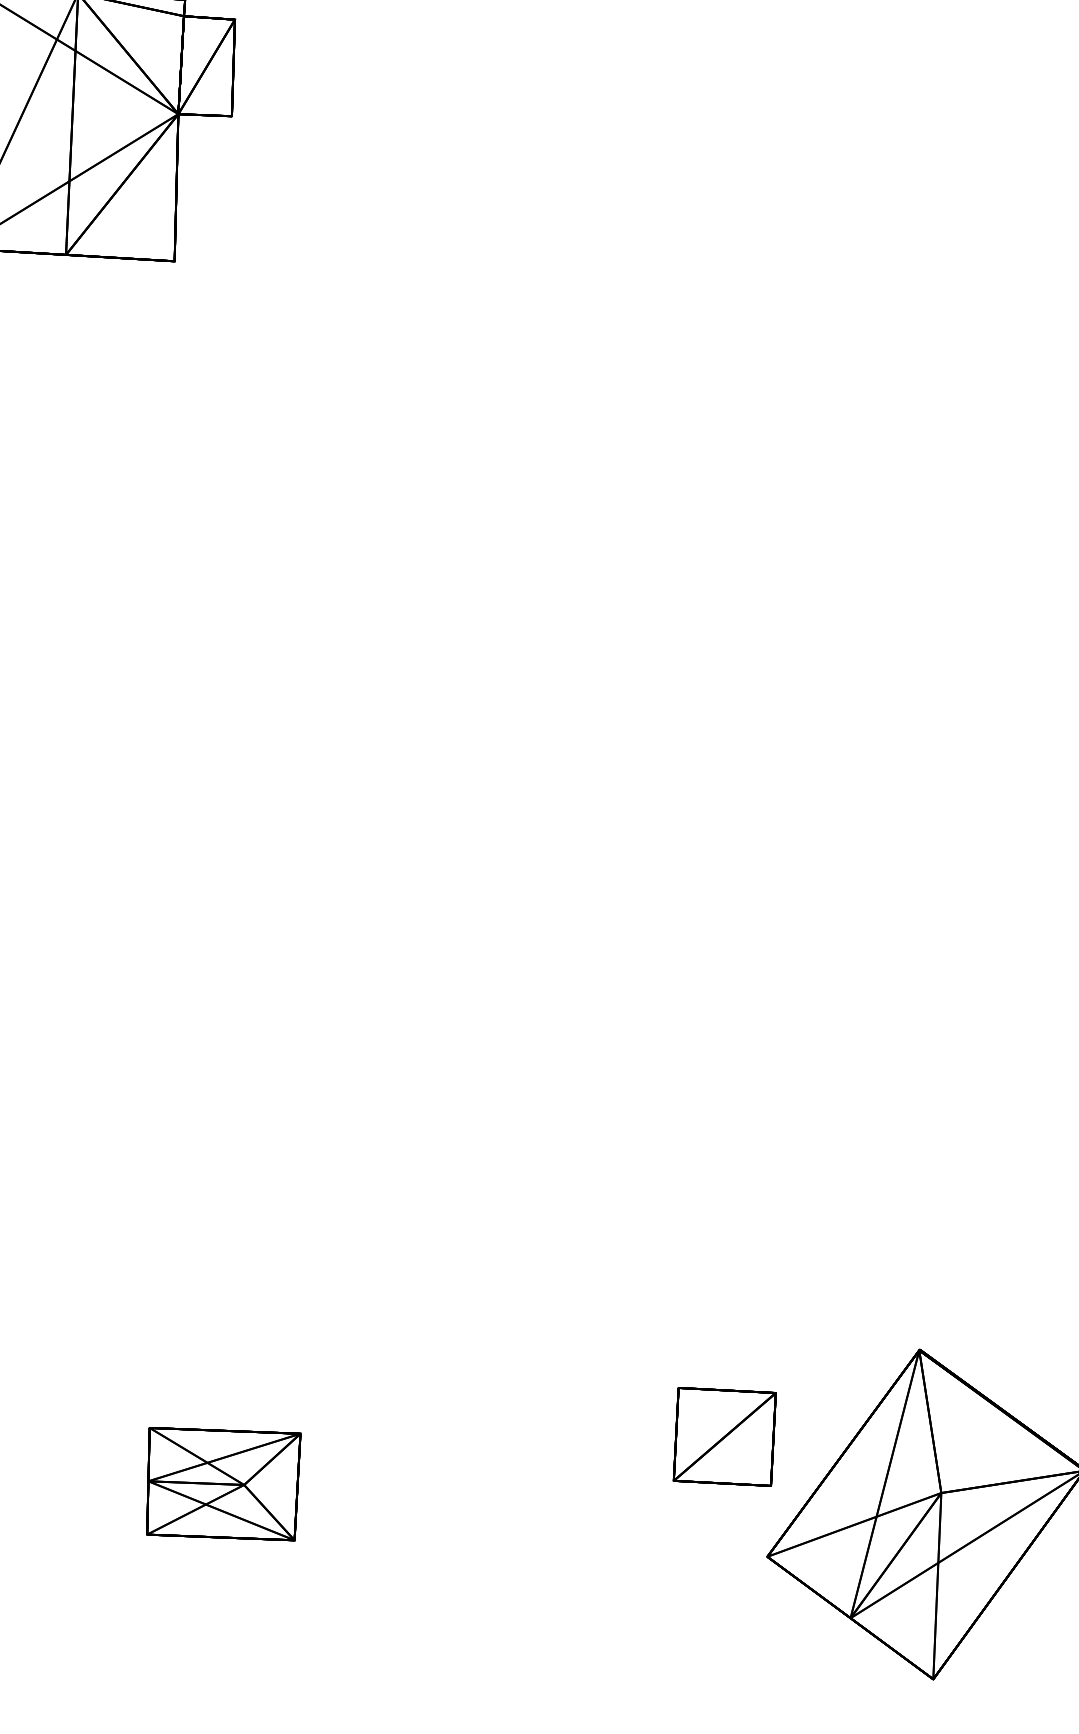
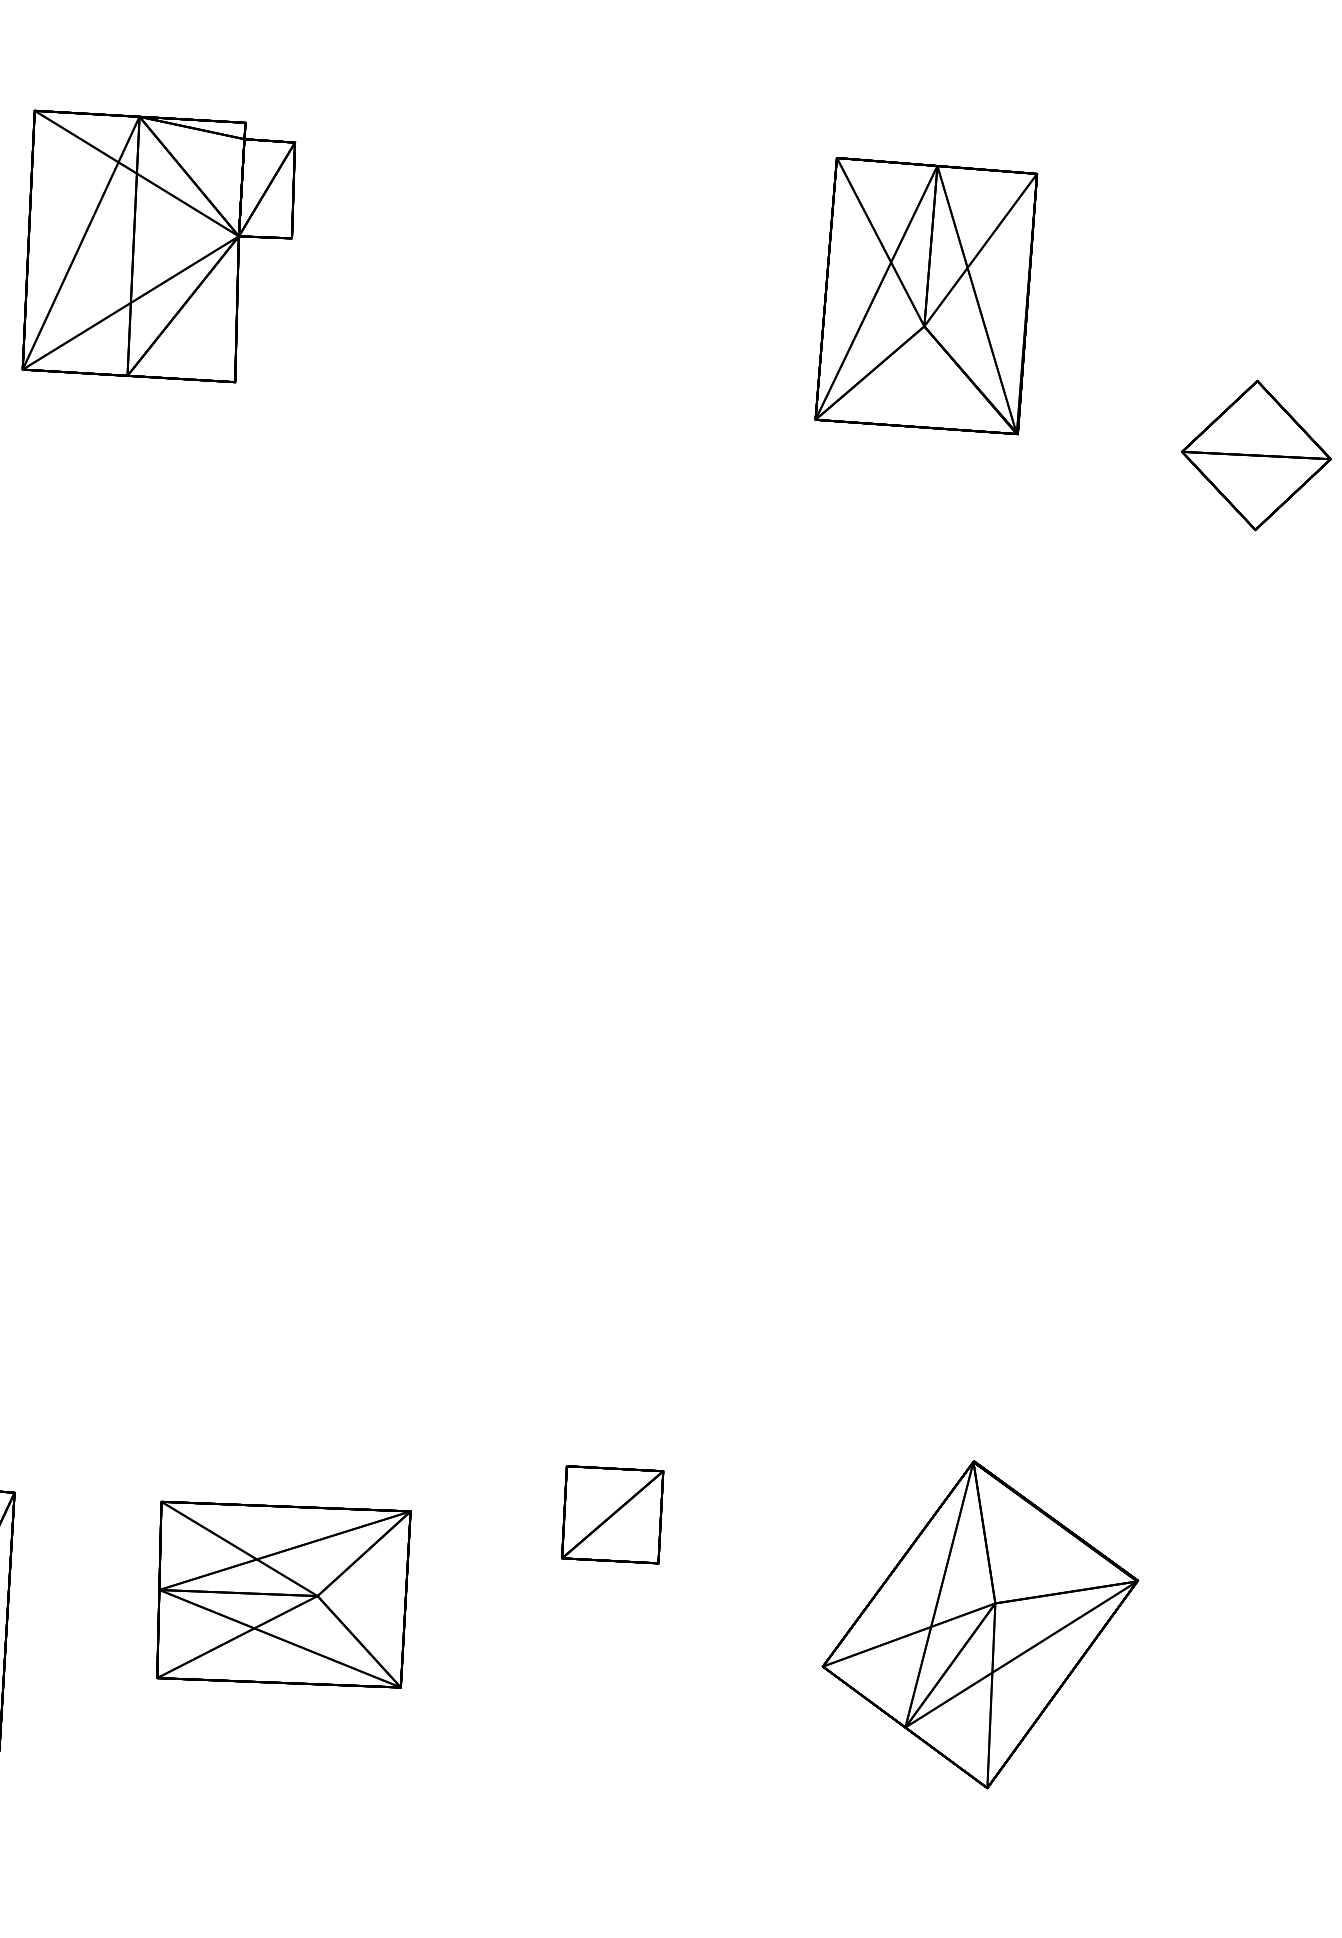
part: (871, 174) -> (926, 296), added
part: (724, 1436) -> (612, 1514), moved
part: (223, 1484) -> (283, 1594), size x1.67

